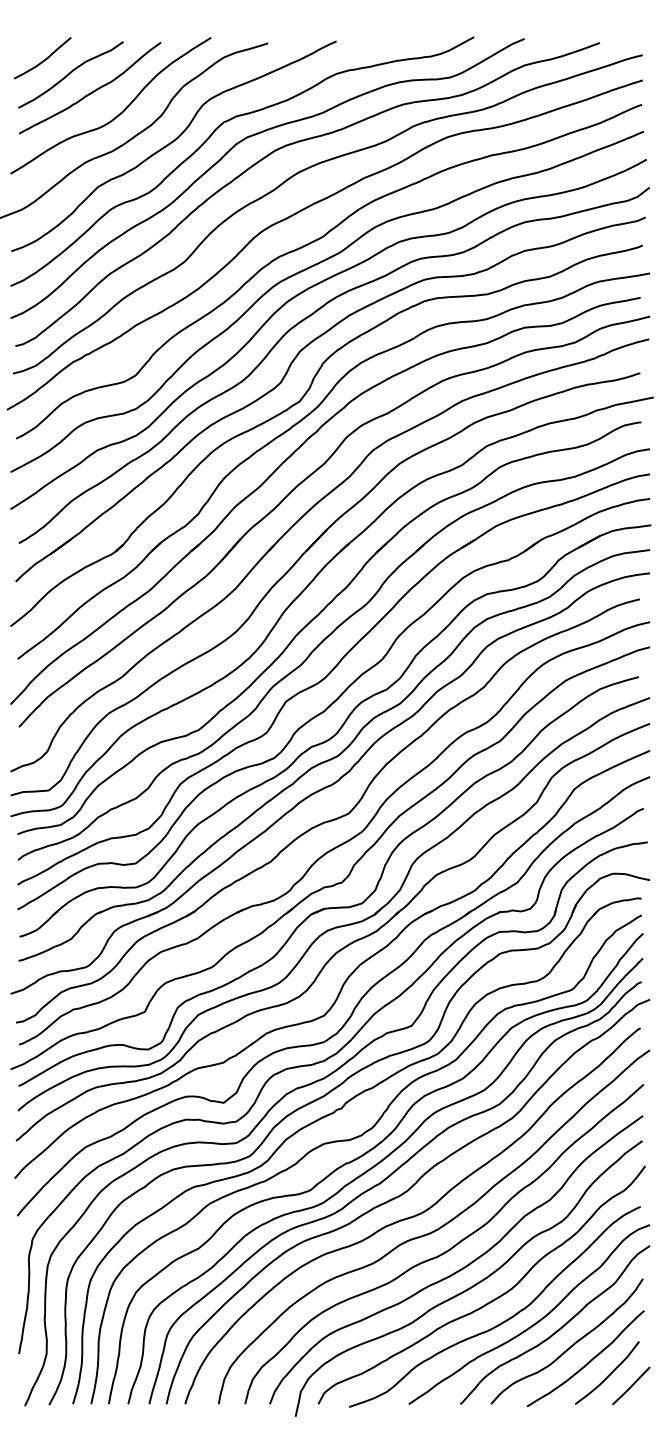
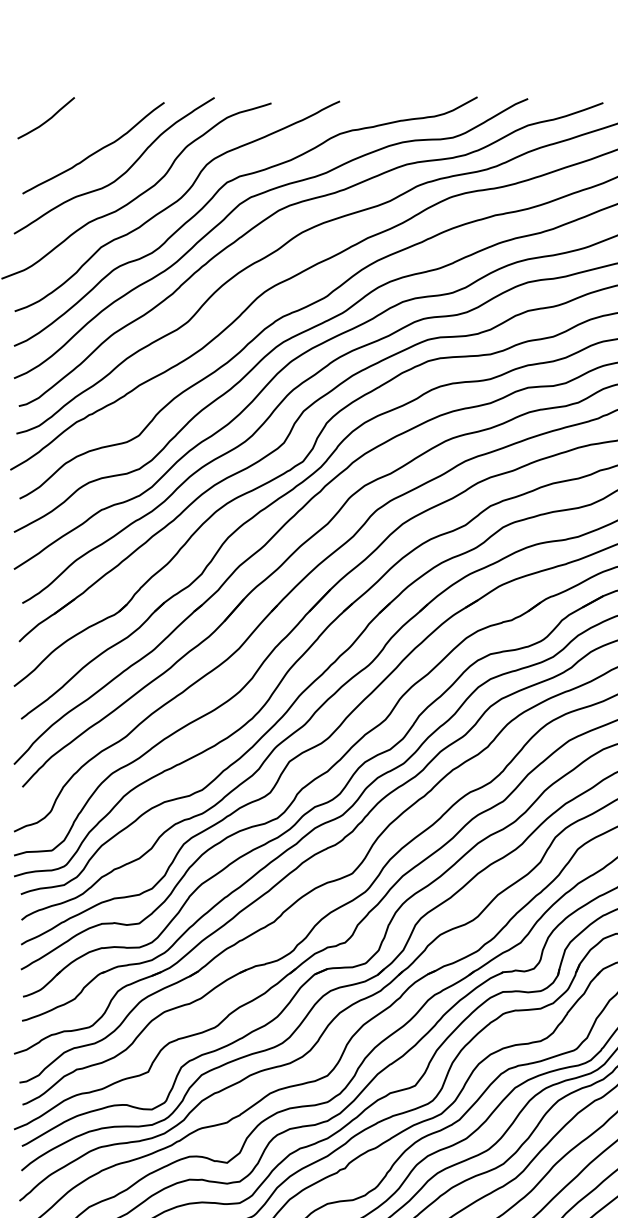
curve: (70, 73) -> (73, 133), removed

